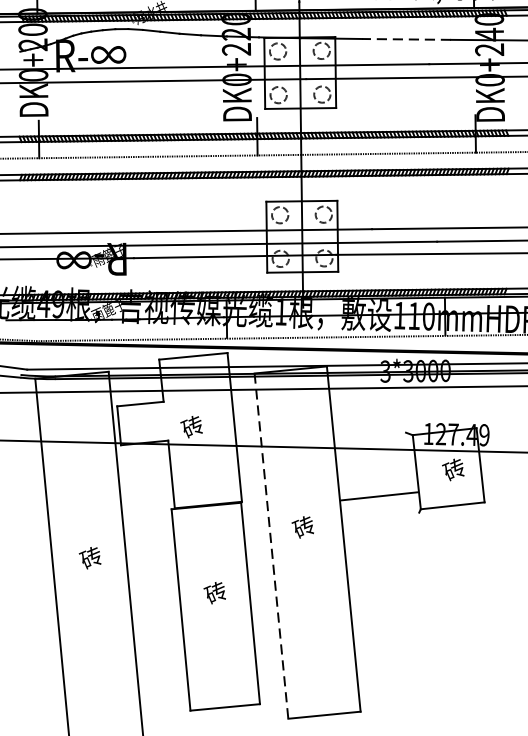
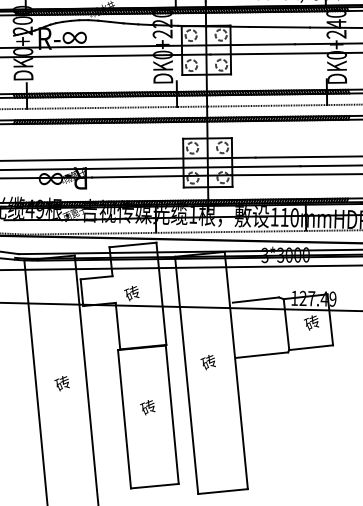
line: (406, 39) -> (279, 27), dashed -> solid
line: (371, 435) -> (255, 299), added
line: (378, 495) -> (261, 354), moved
line: (271, 546) -> (186, 375), dashed -> solid

